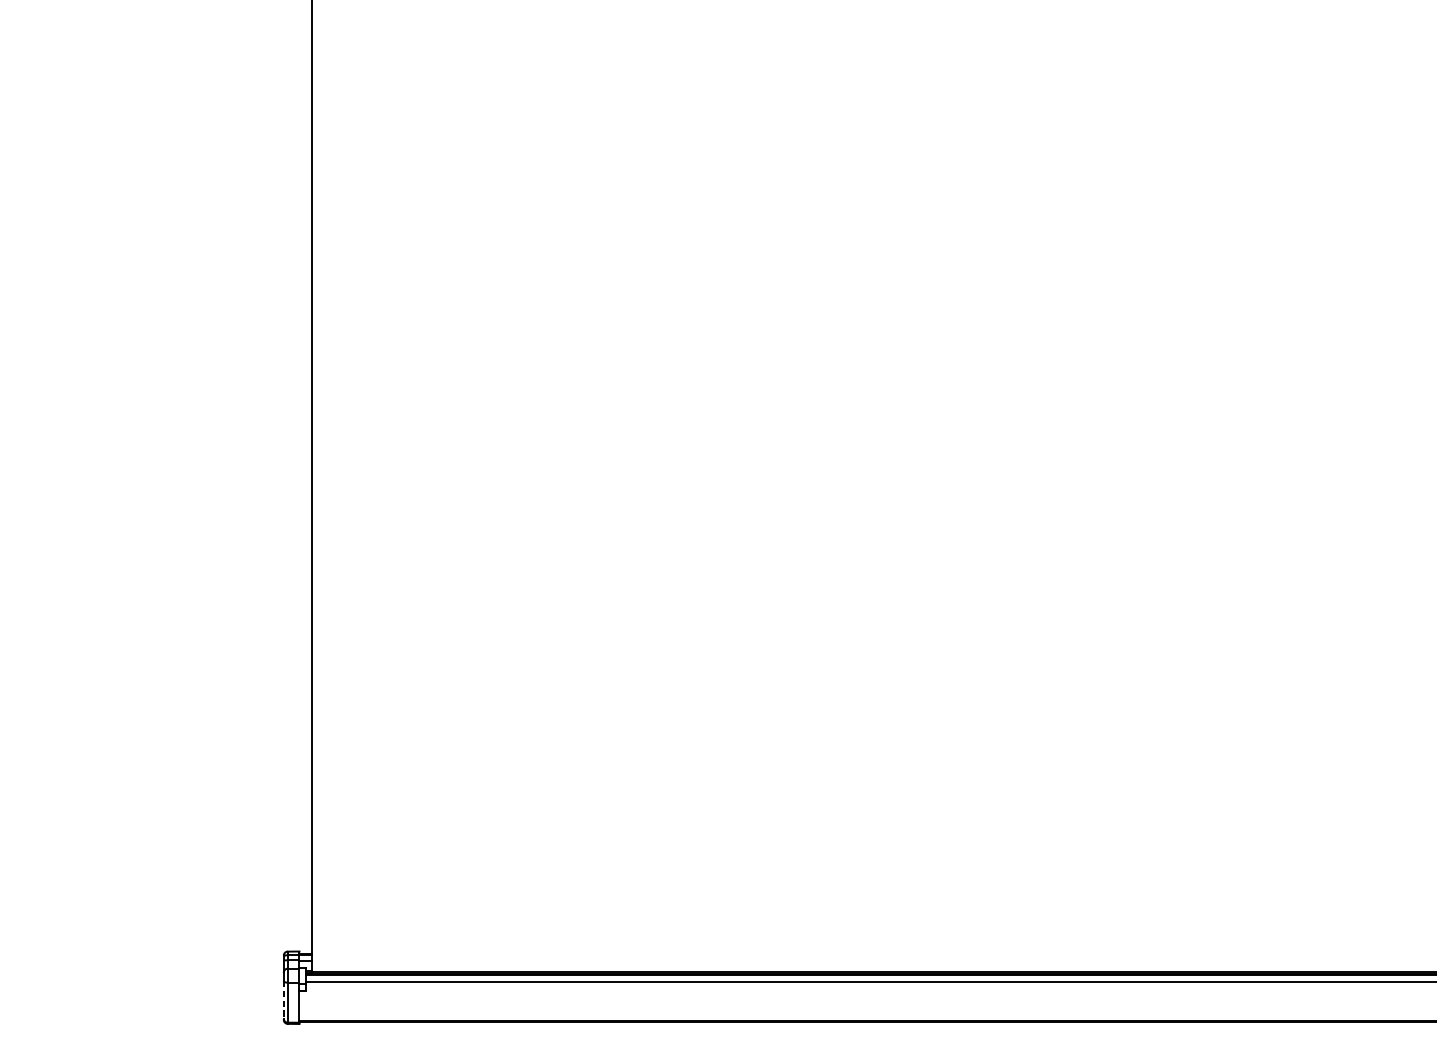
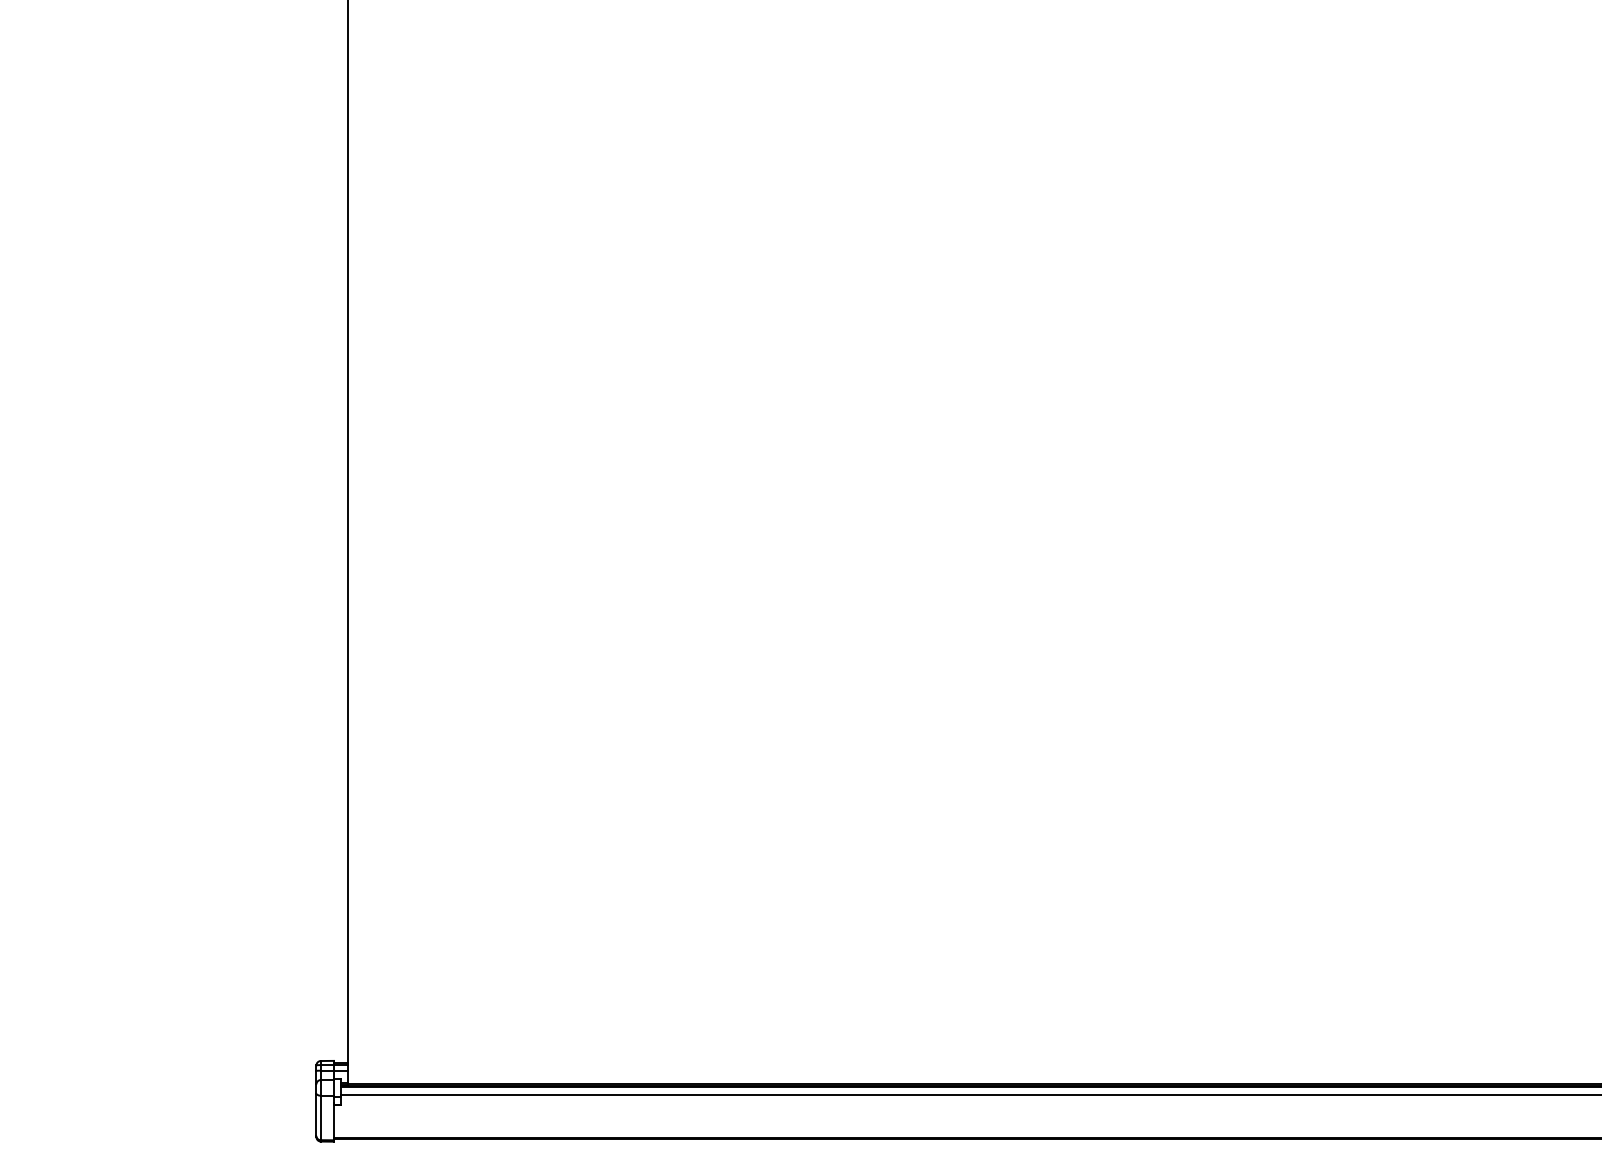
line: (283, 1000) -> (316, 1115), dashed -> solid

